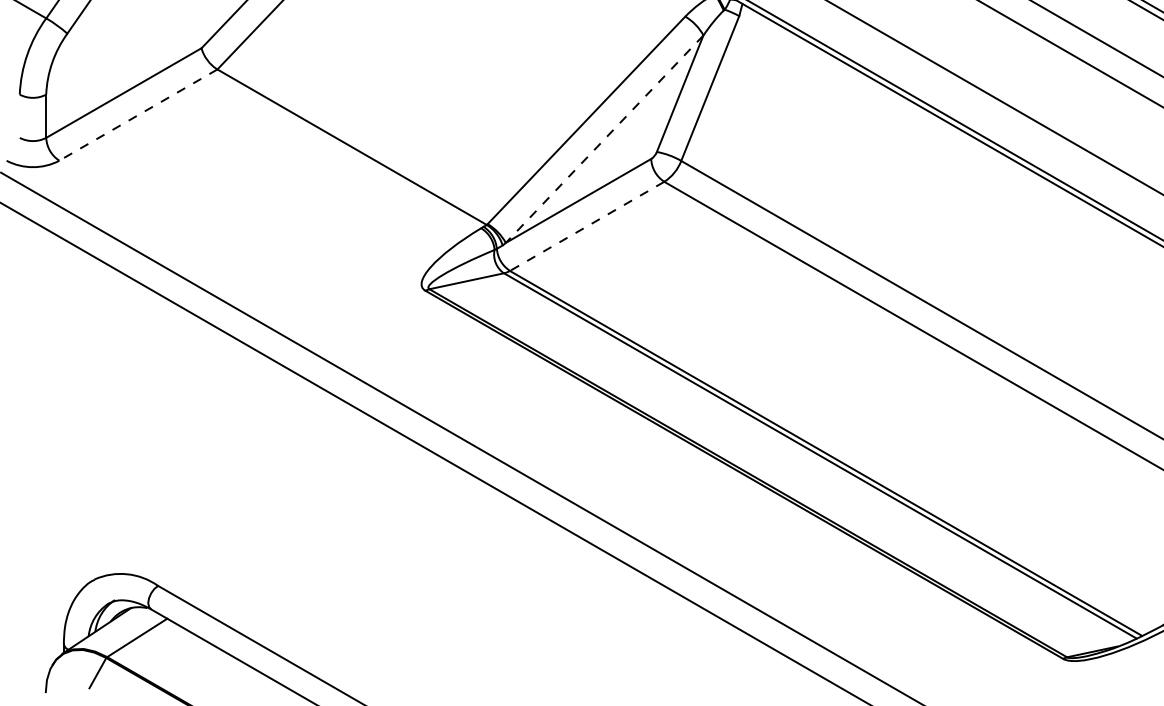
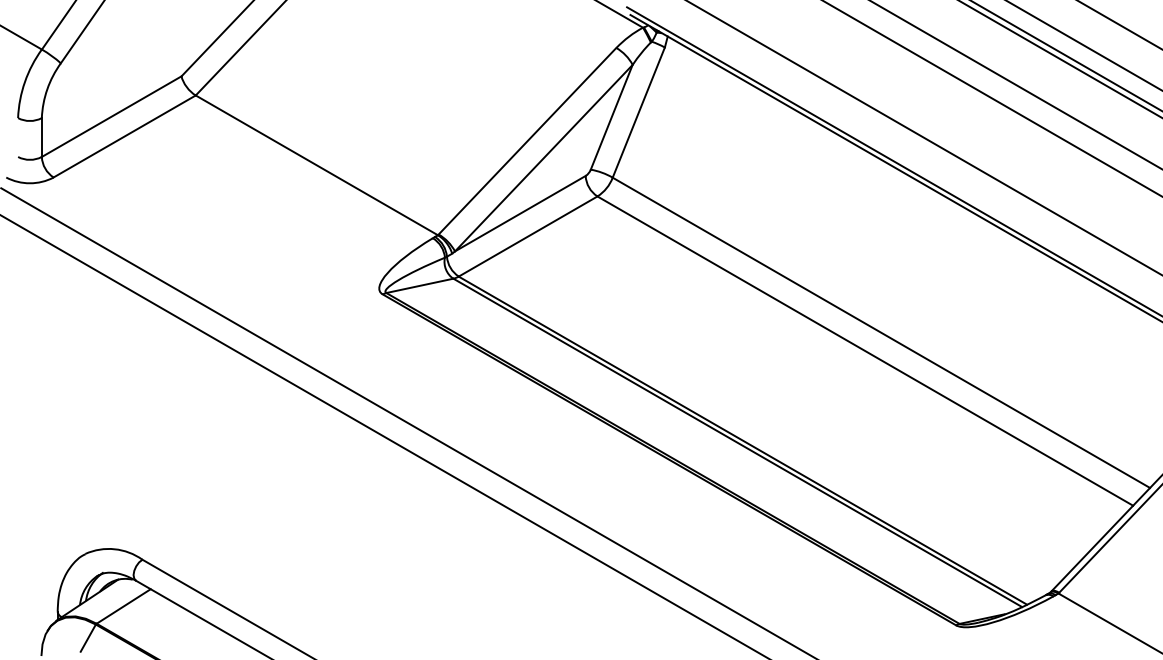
line: (138, 115) -> (124, 136), dashed -> solid
line: (604, 139) -> (543, 158), dashed -> solid
line: (586, 226) -> (527, 236), dashed -> solid

